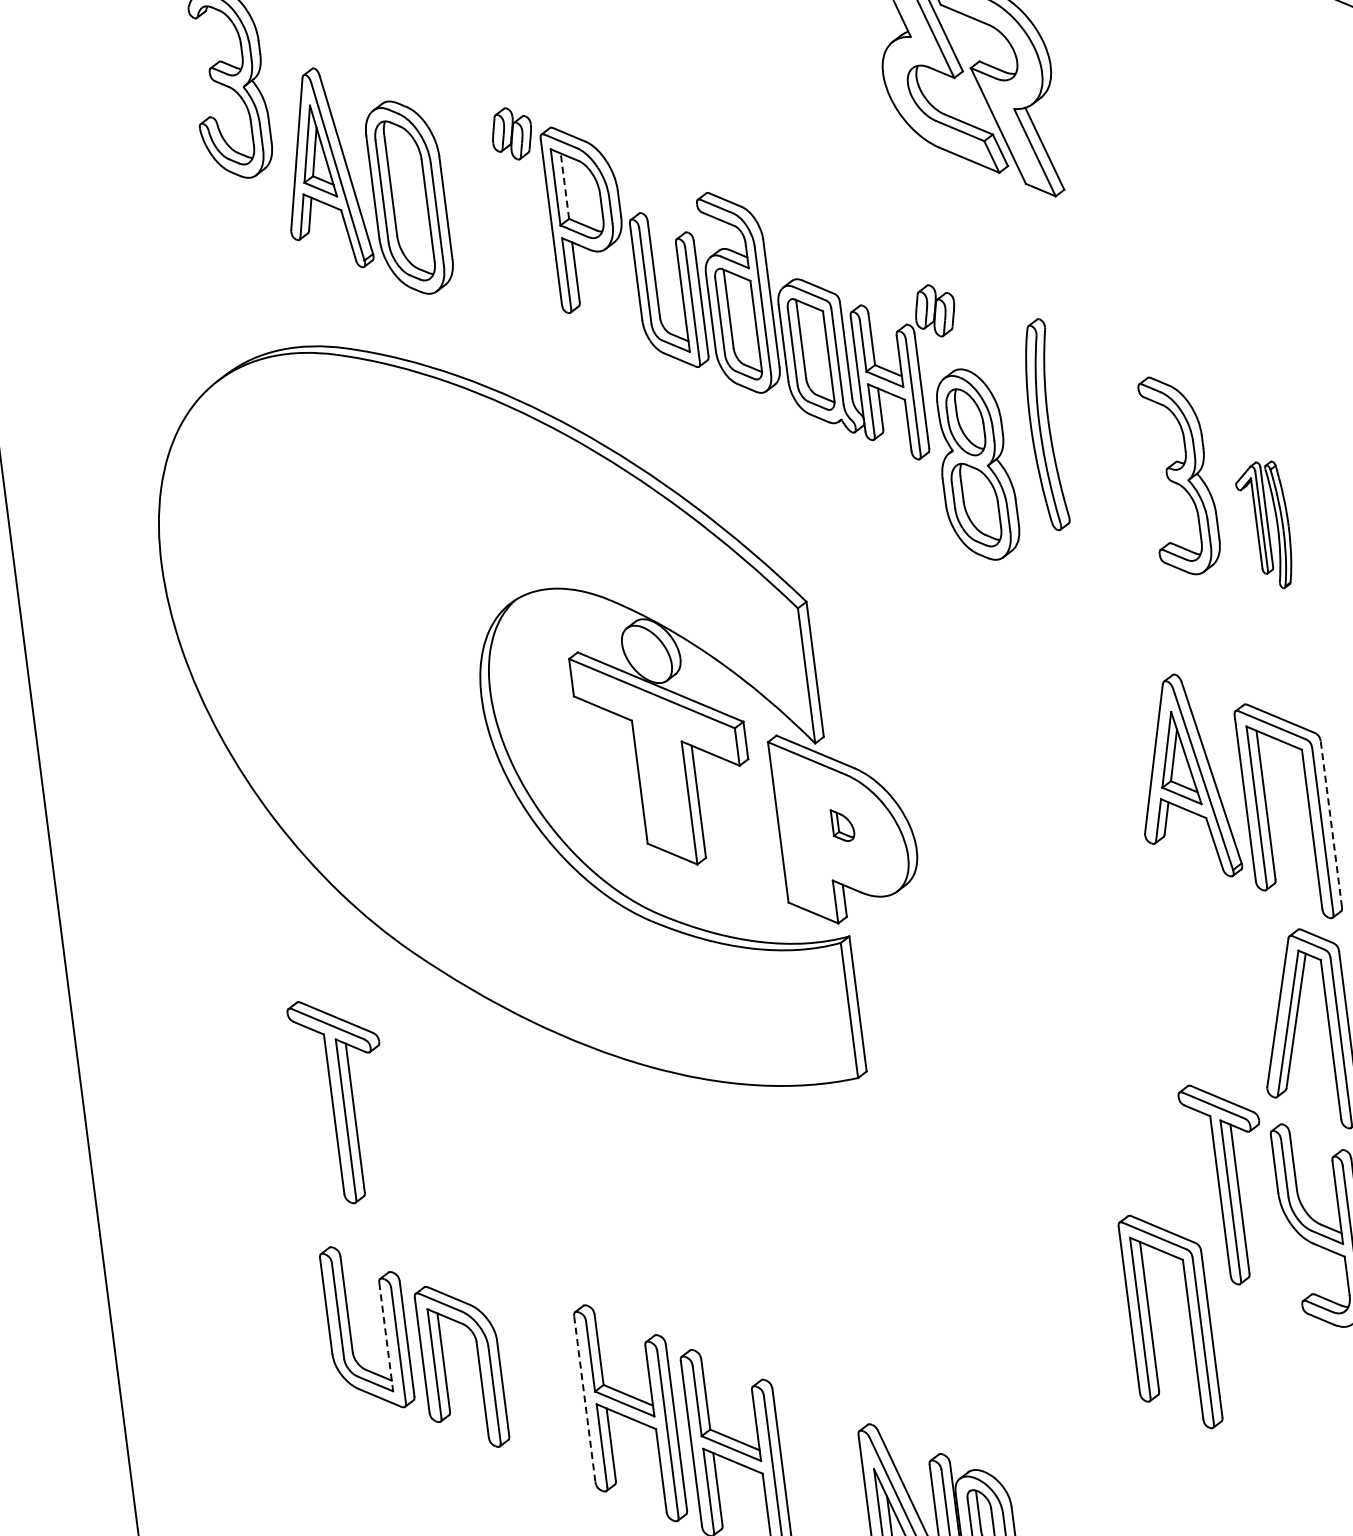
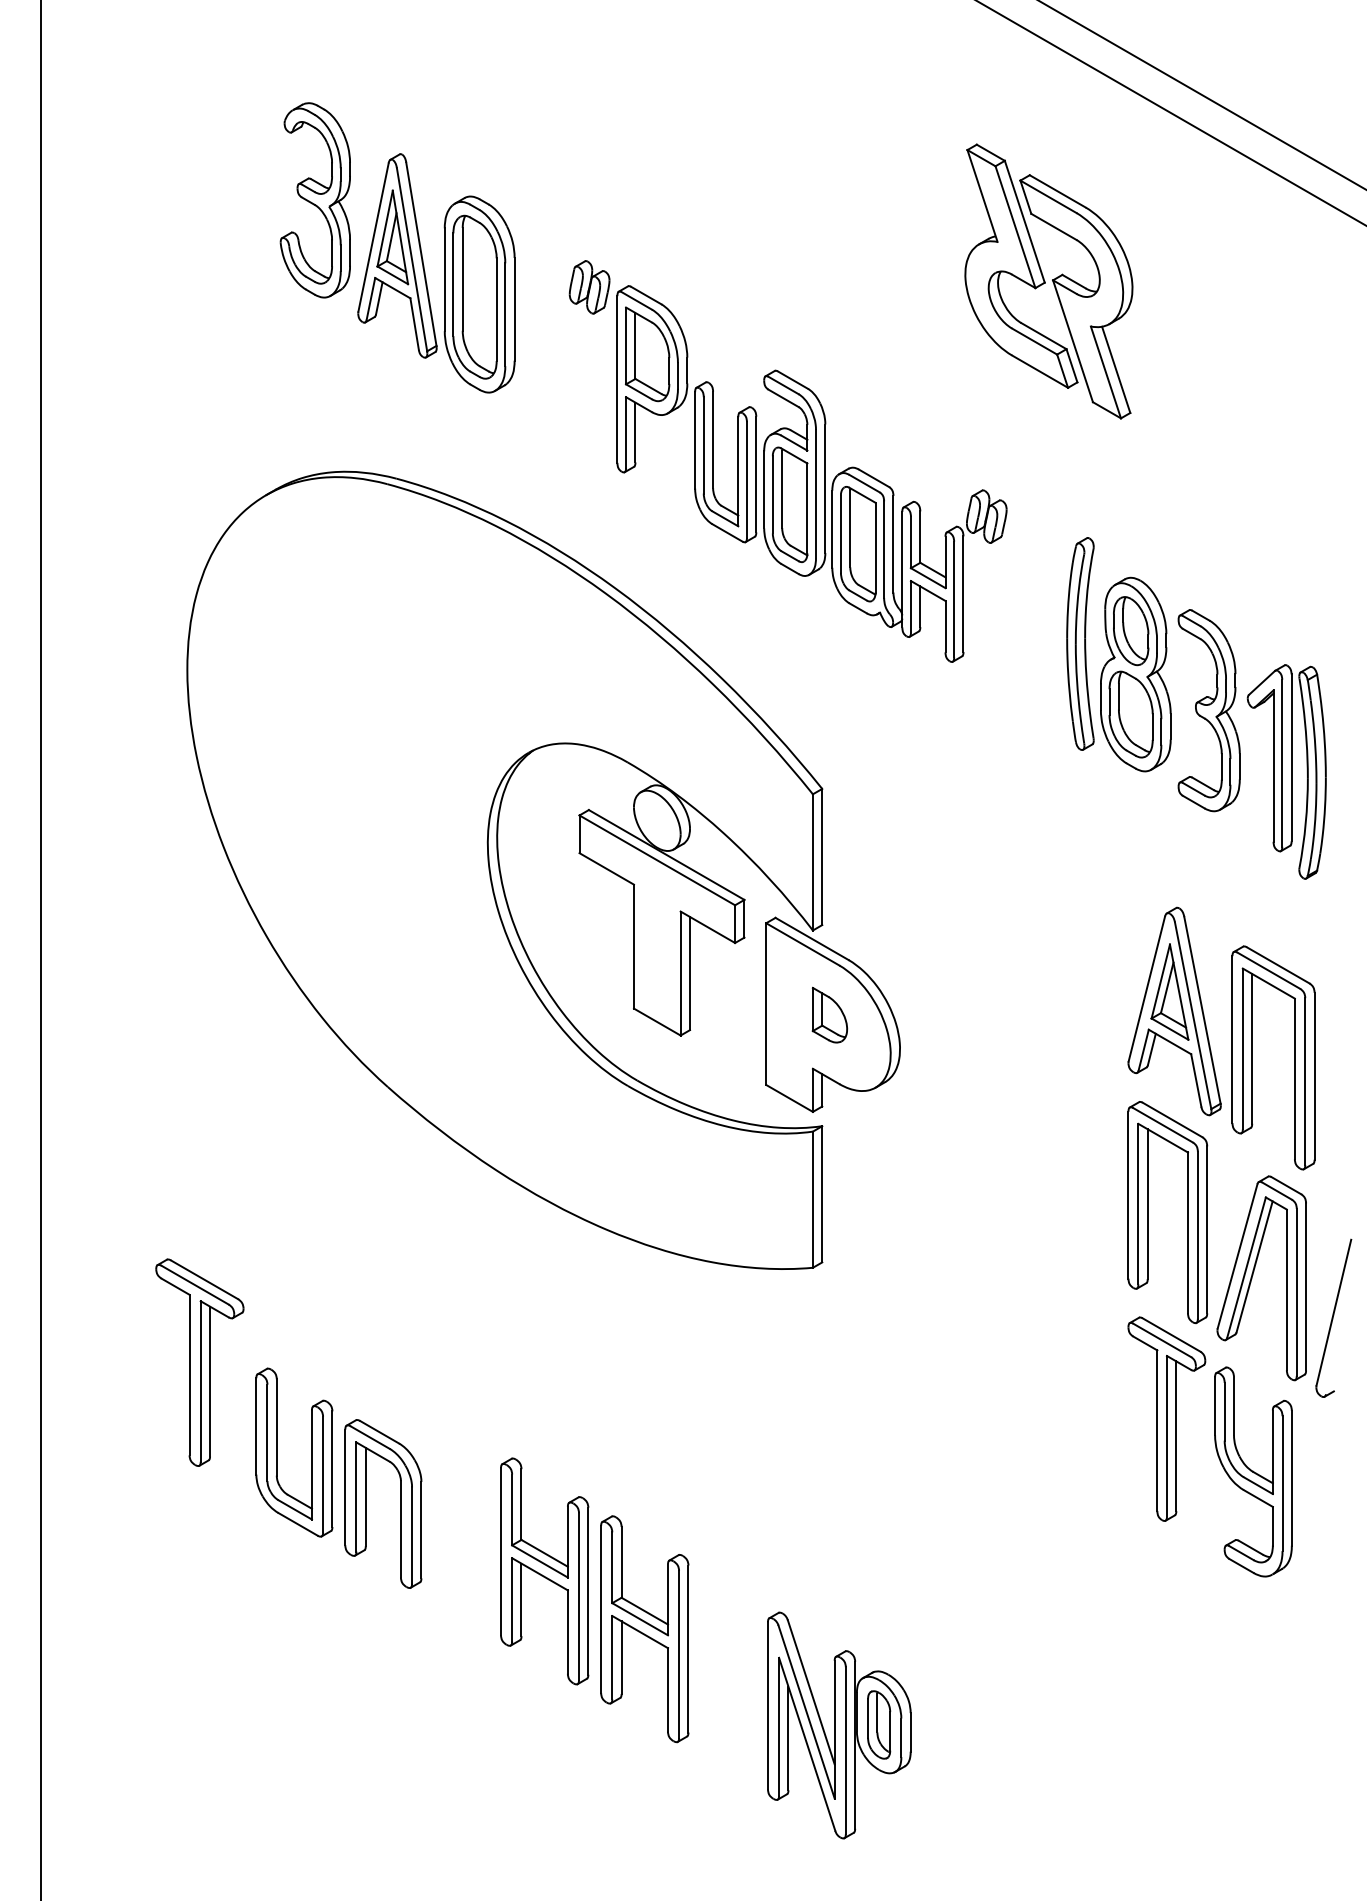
part: (371, 181) -> (444, 273), moved
line: (564, 185) -> (635, 345), dashed -> solid
part: (975, 464) -> (1135, 674), moved
part: (1264, 525) -> (1286, 771), size x1.67
line: (1331, 823) -> (1314, 1075), dashed -> solid
part: (842, 824) -> (829, 1014), size x1.67
part: (342, 1100) -> (199, 1362), moved
part: (1151, 1324) -> (1148, 1212), moved
line: (385, 1336) -> (311, 1464), dashed -> solid
line: (585, 1399) -> (501, 1552), dashed -> solid

